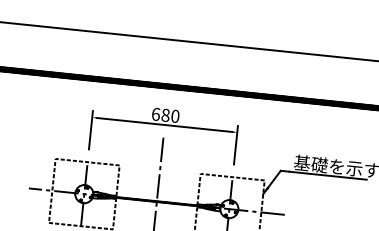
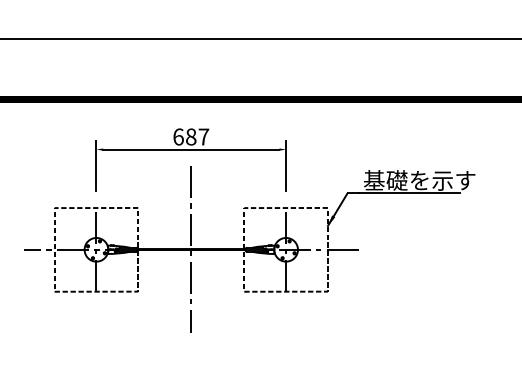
text: (175, 115) -> (203, 136), 680 -> 687

